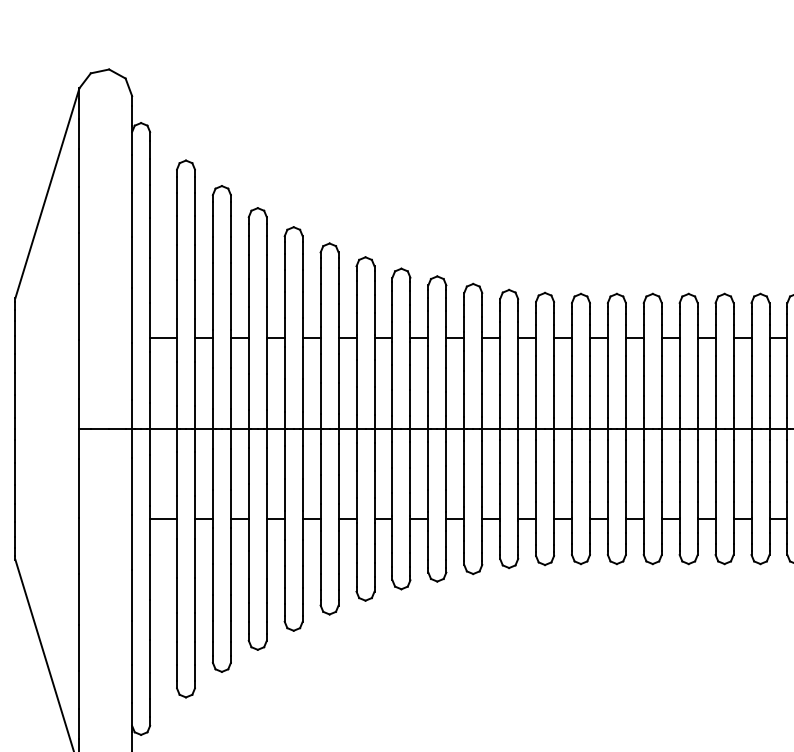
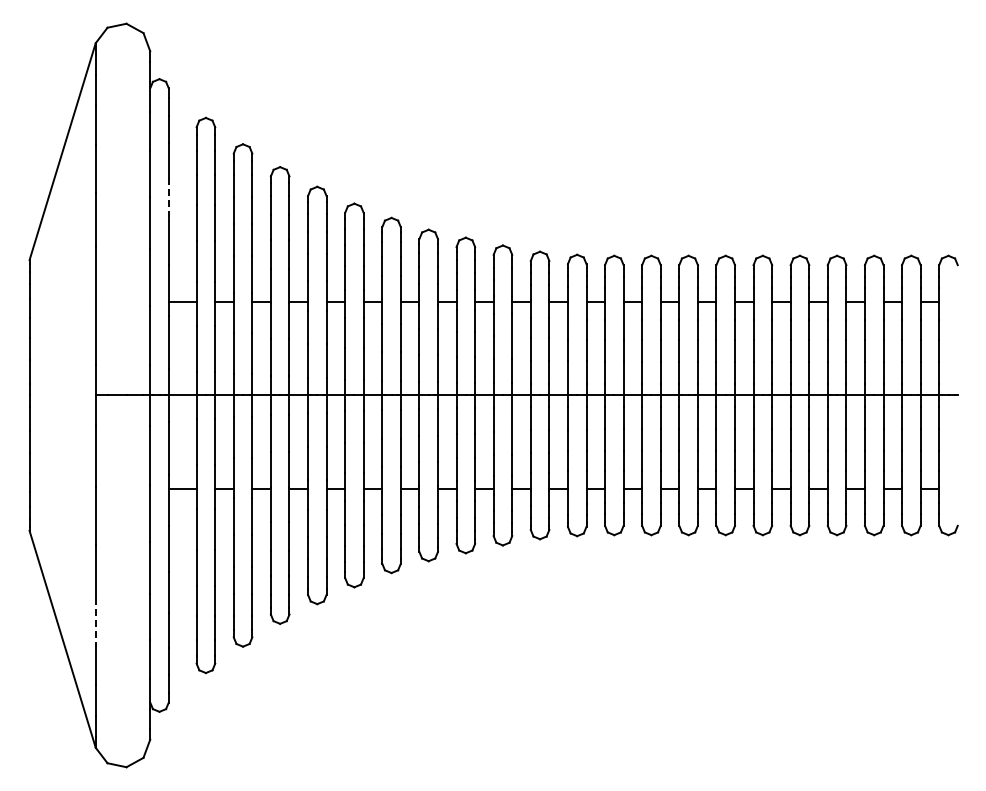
line: (149, 238) -> (168, 198), solid -> dashed
line: (79, 647) -> (95, 621), solid -> dashed

